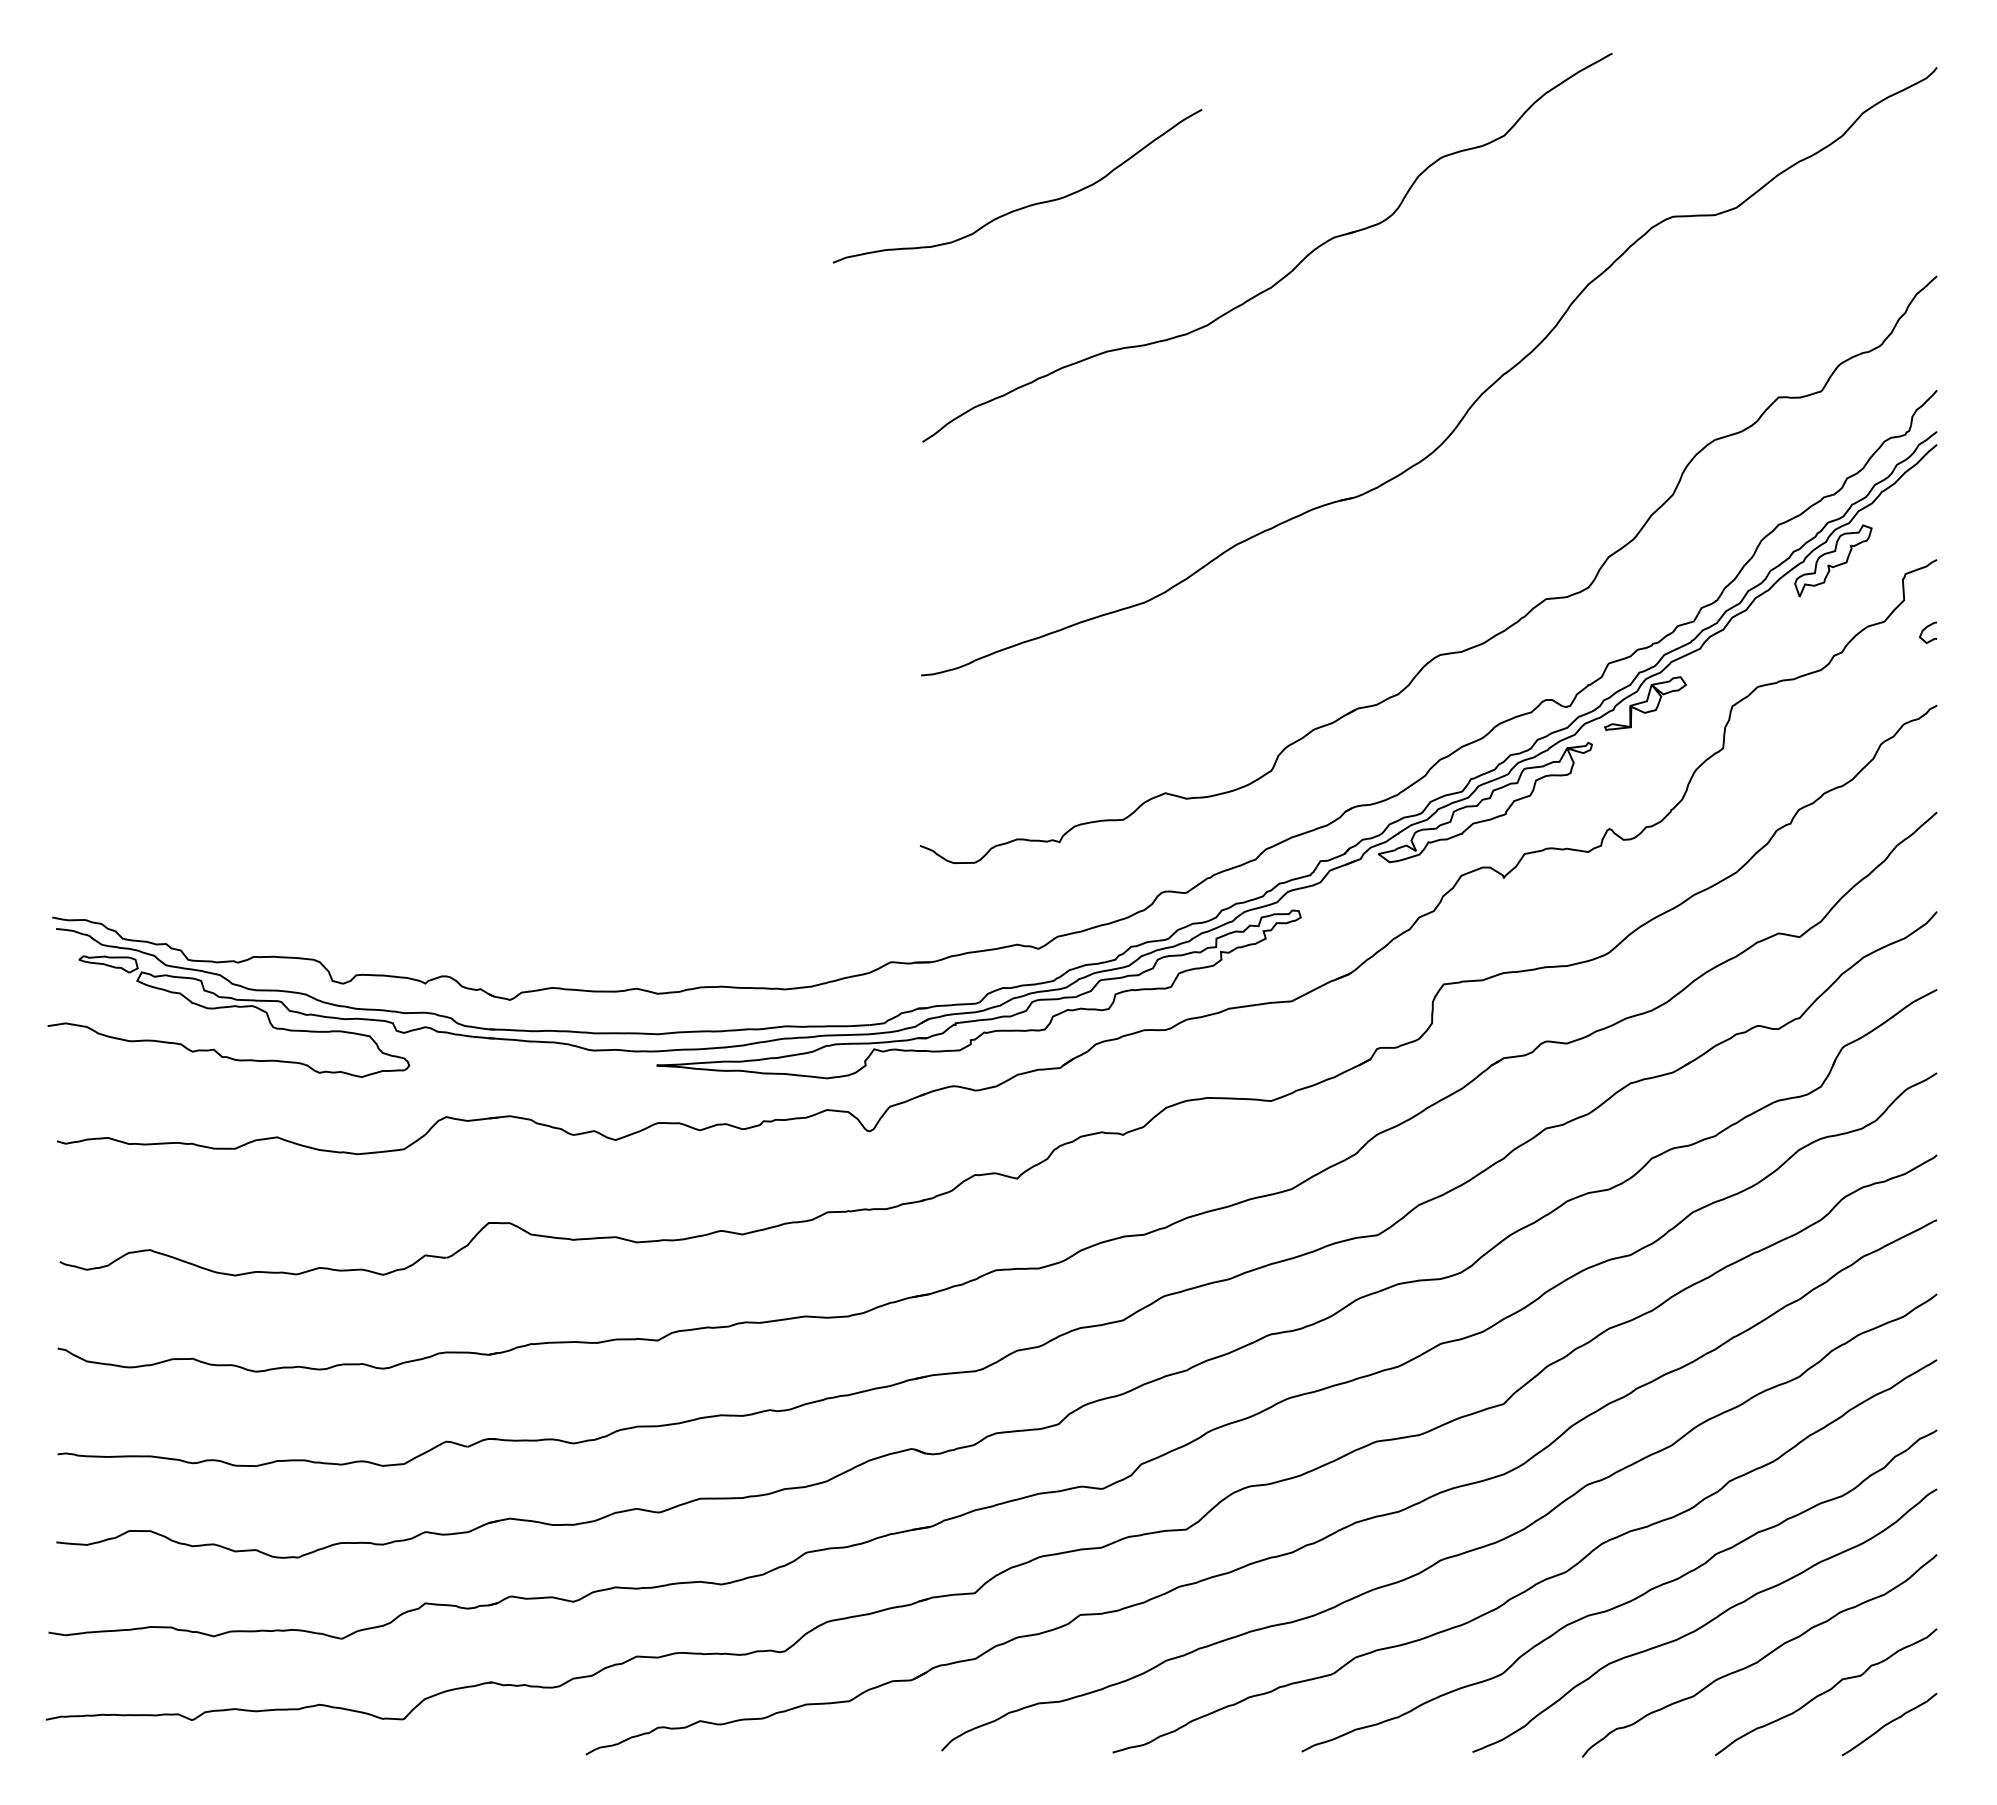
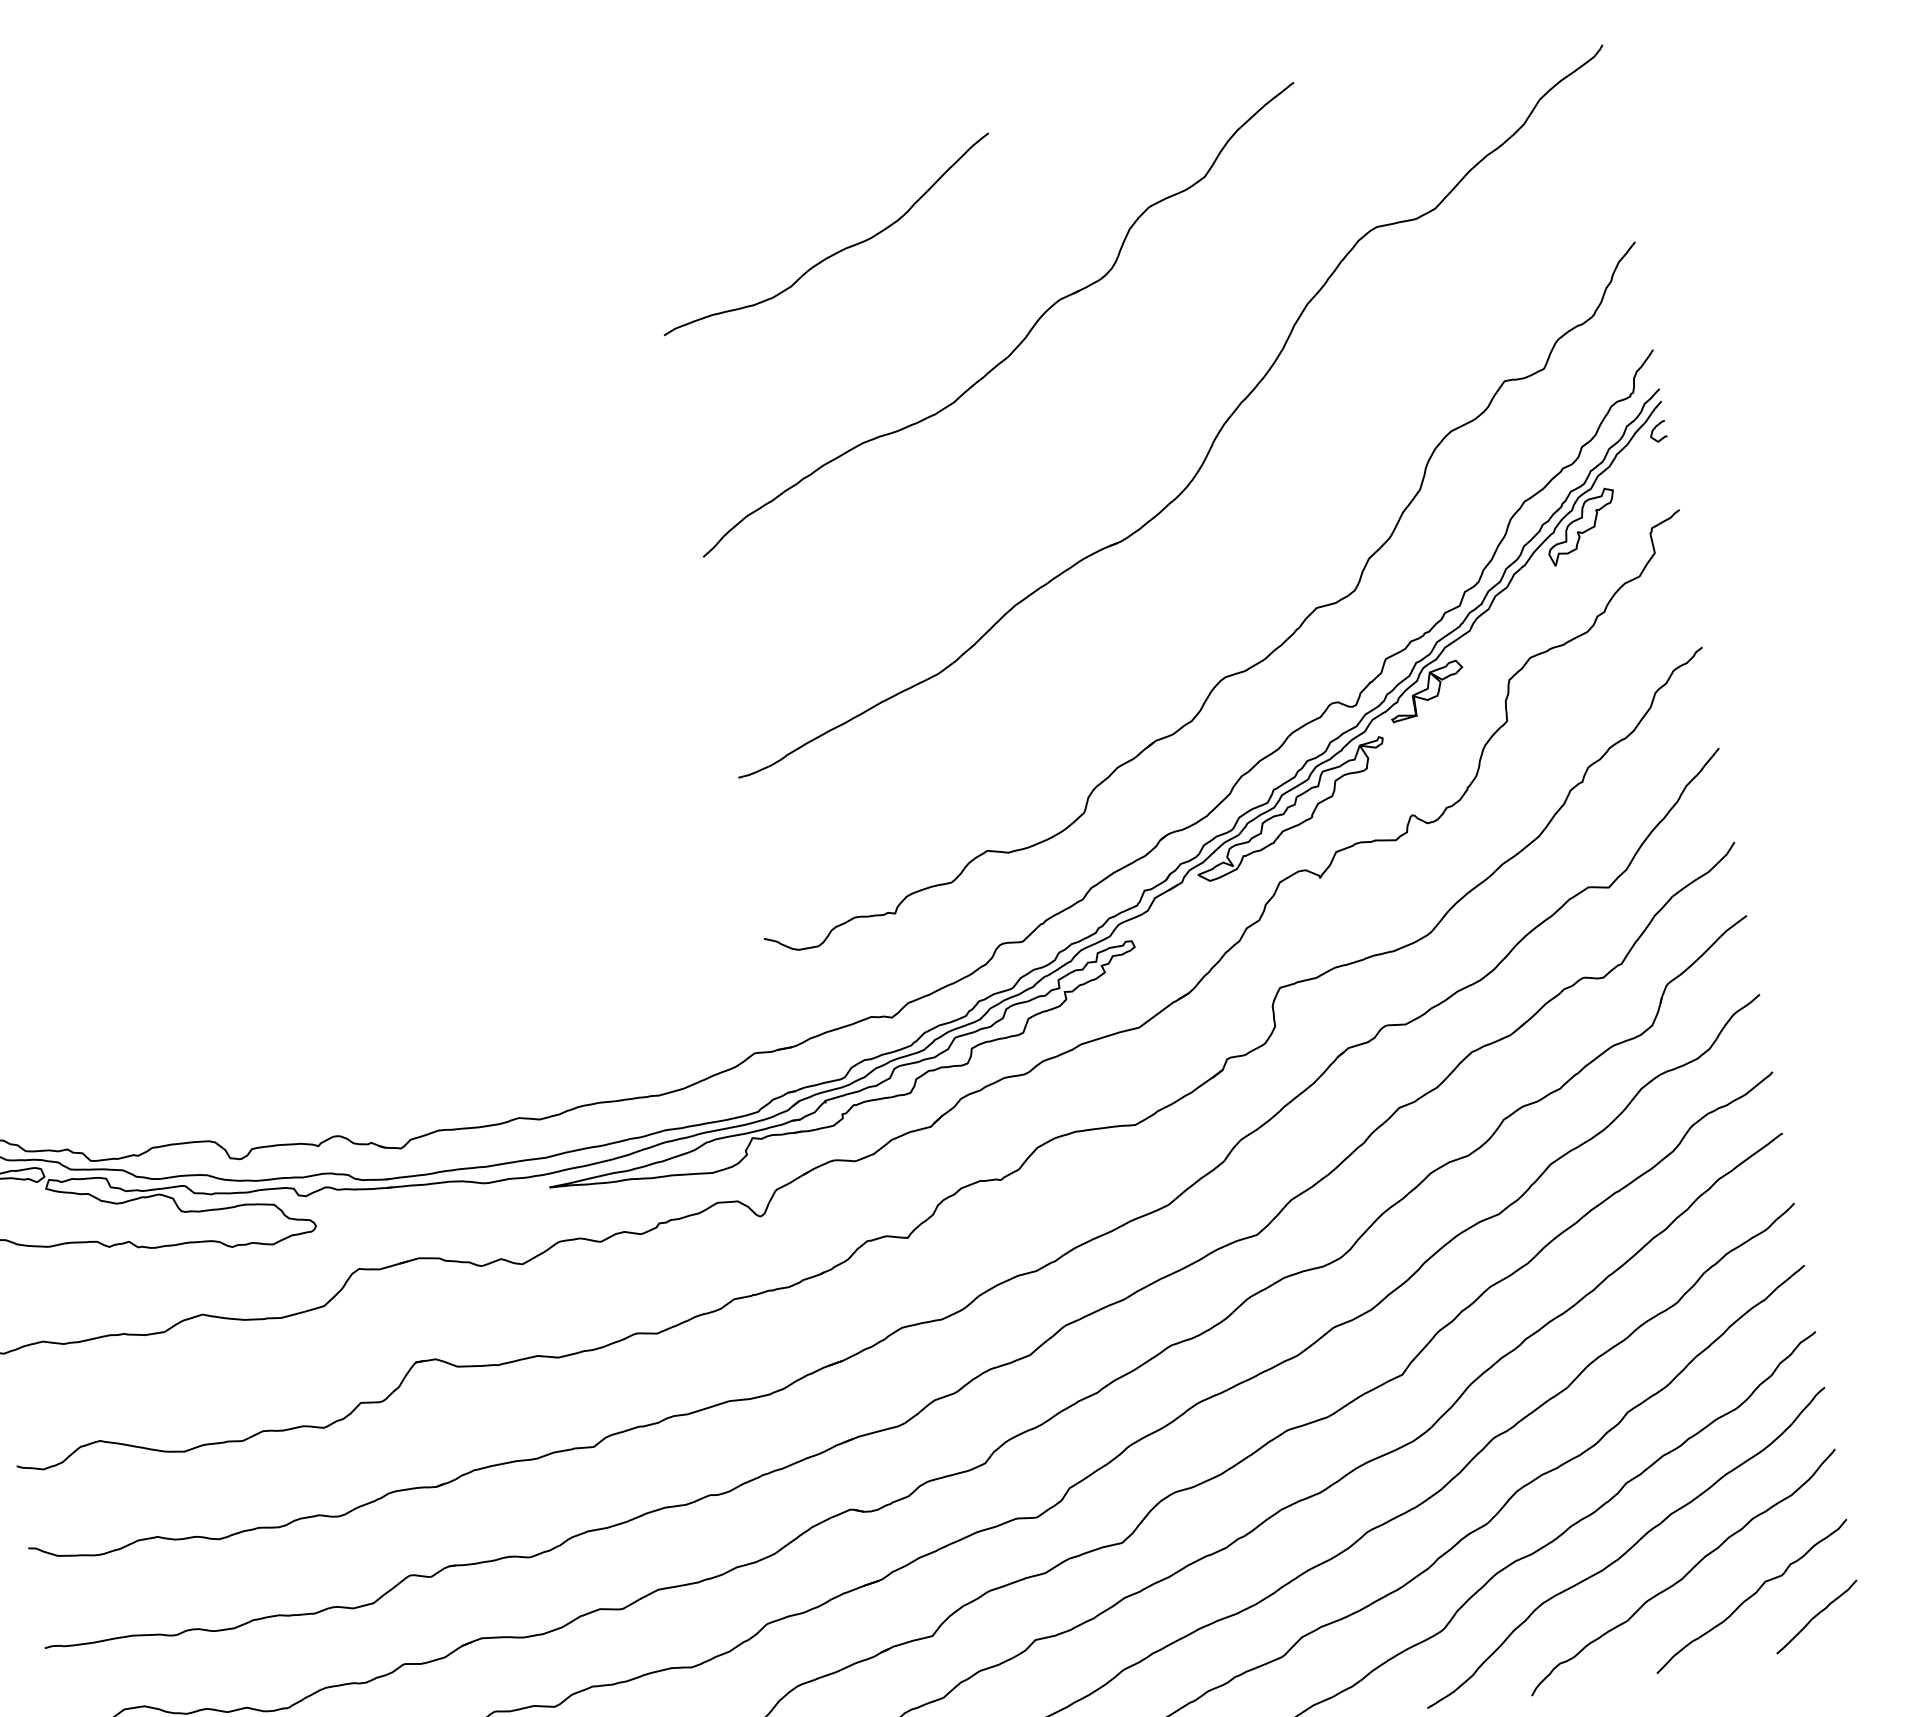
curve: (1024, 206) -> (836, 252), moved
curve: (1925, 629) -> (1655, 429), moved

